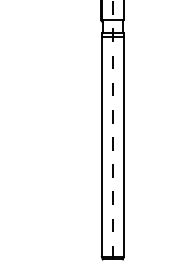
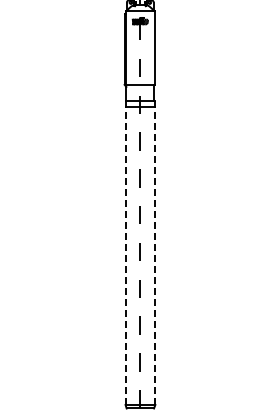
line: (101, 145) -> (125, 253), solid -> dashed
line: (123, 145) -> (155, 253), solid -> dashed

